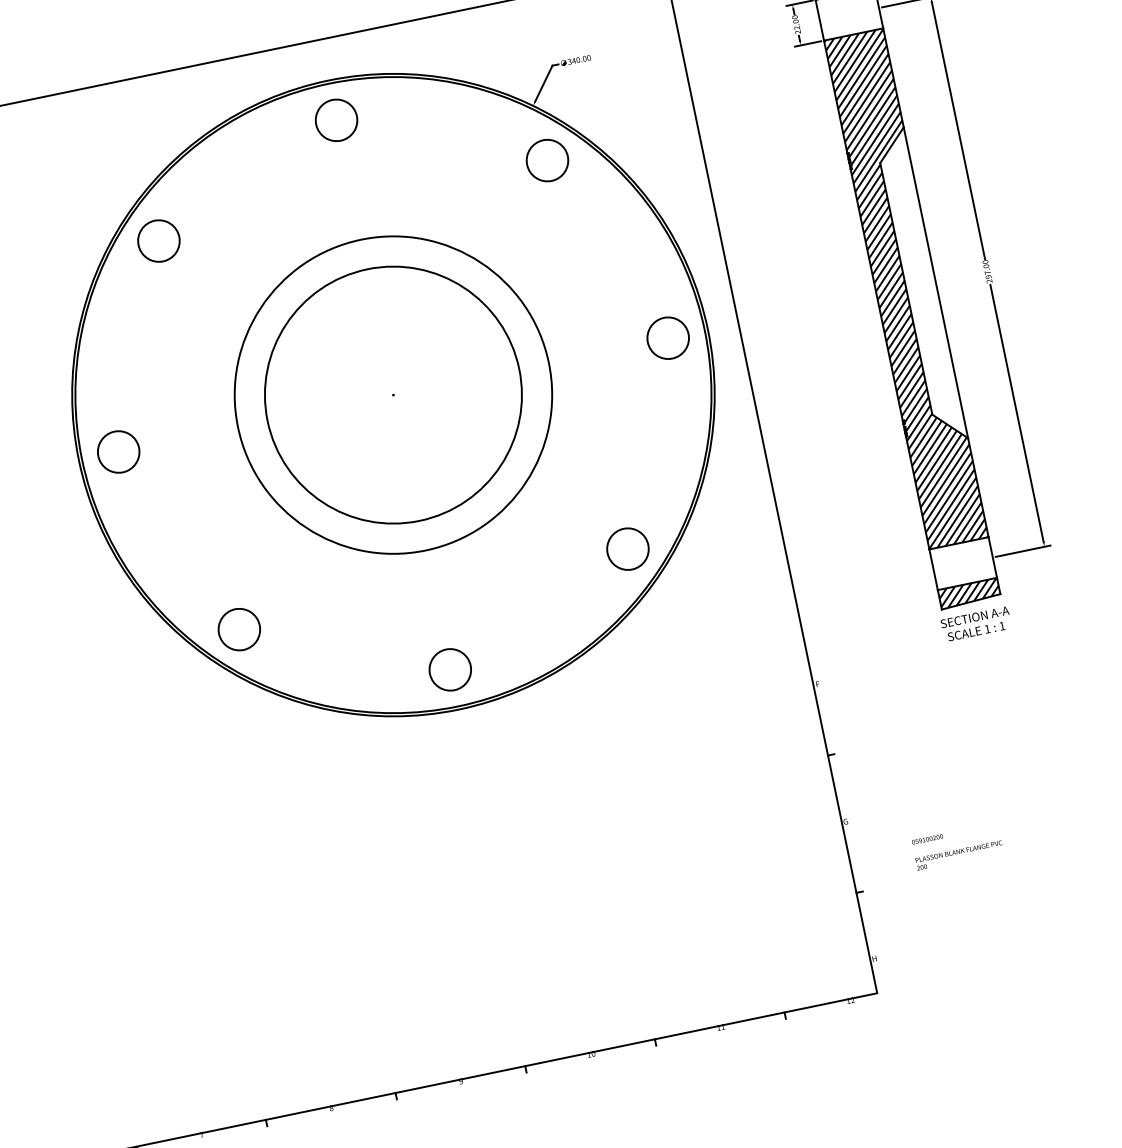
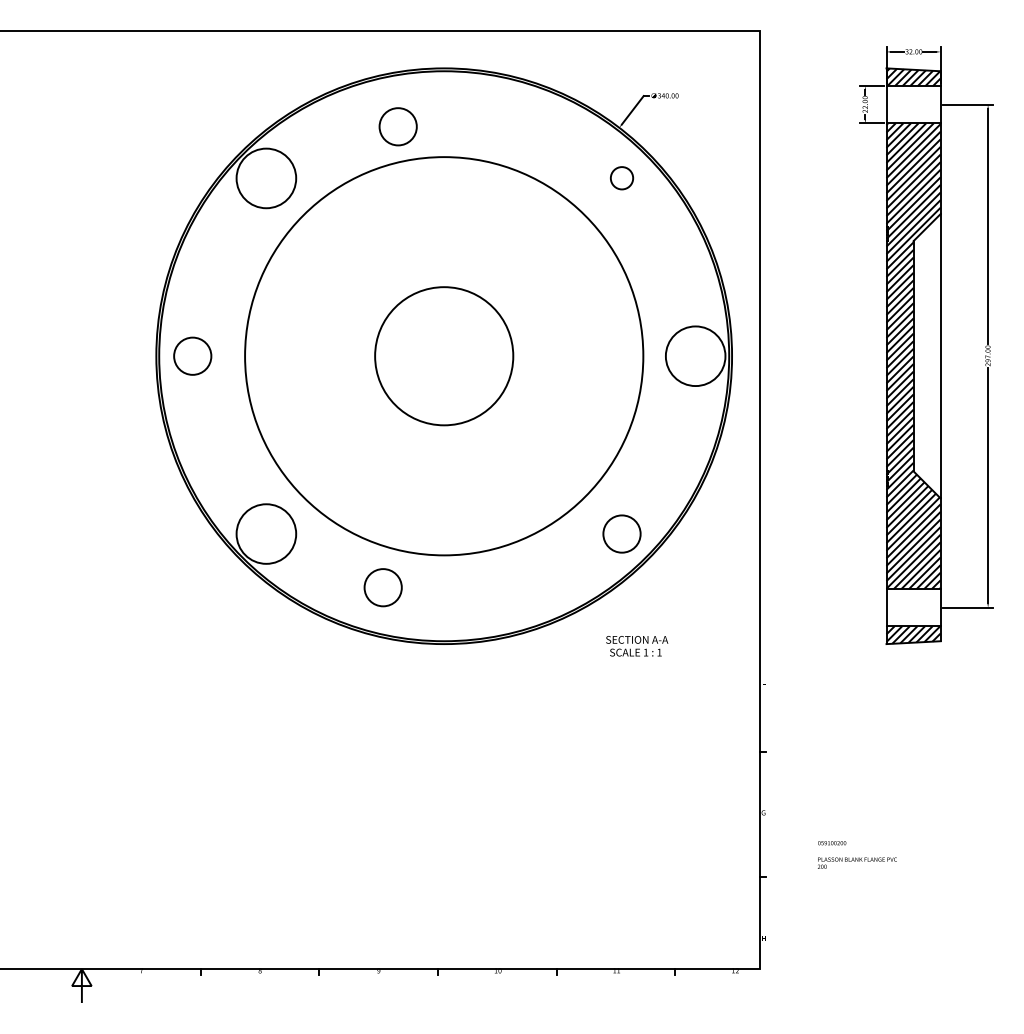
circle: (335, 120) -> (397, 126), moved
circle: (546, 159) -> (621, 177), size x0.6
circle: (159, 241) -> (266, 178), size x1.6
circle: (667, 337) -> (695, 355), size x1.6
circle: (392, 395) -> (443, 356), size x1.4
circle: (393, 395) -> (444, 356), size x0.6
text: (976, 624) -> (637, 646), moved
circle: (239, 628) -> (266, 533), size x1.6
circle: (449, 669) -> (382, 587), moved

